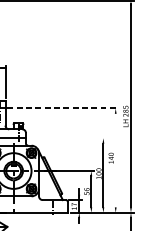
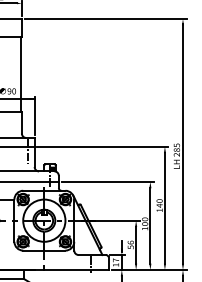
line: (62, 108) -> (102, 146), dashed -> solid
line: (67, 137) -> (107, 181), added
line: (115, 160) -> (164, 208), added

